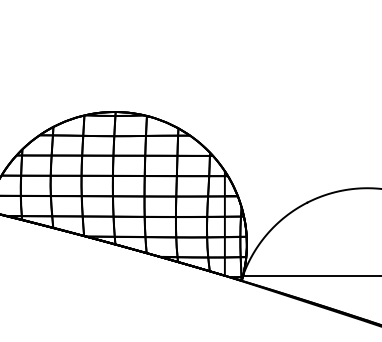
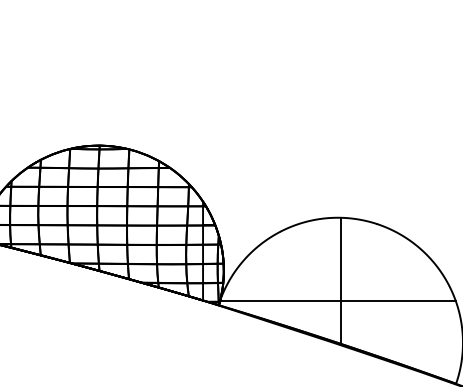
line: (370, 254) -> (340, 280), added

